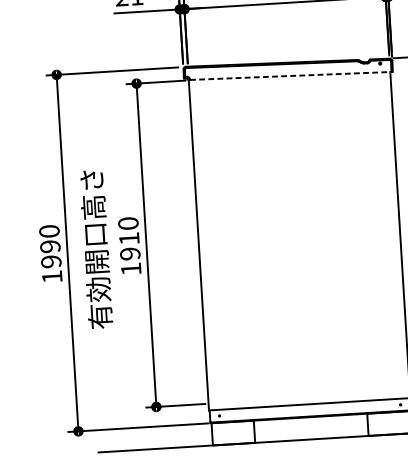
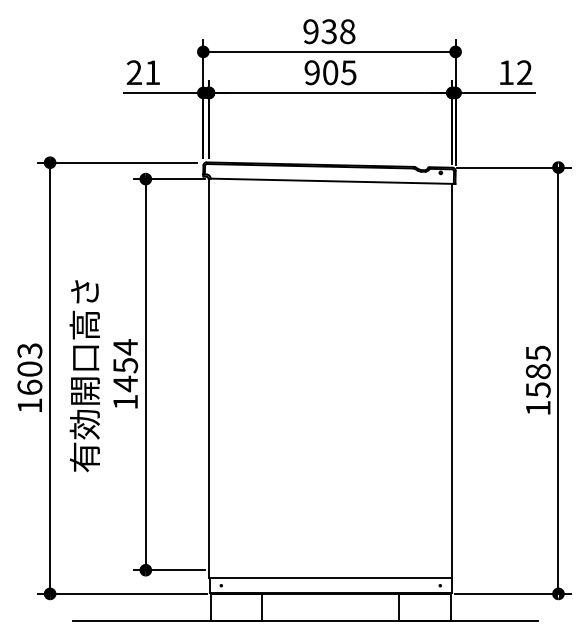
line: (291, 76) -> (333, 181), dashed -> solid
text: (129, 238) -> (125, 365), 1910 -> 1454
text: (50, 246) -> (29, 369), 1990 -> 1603

